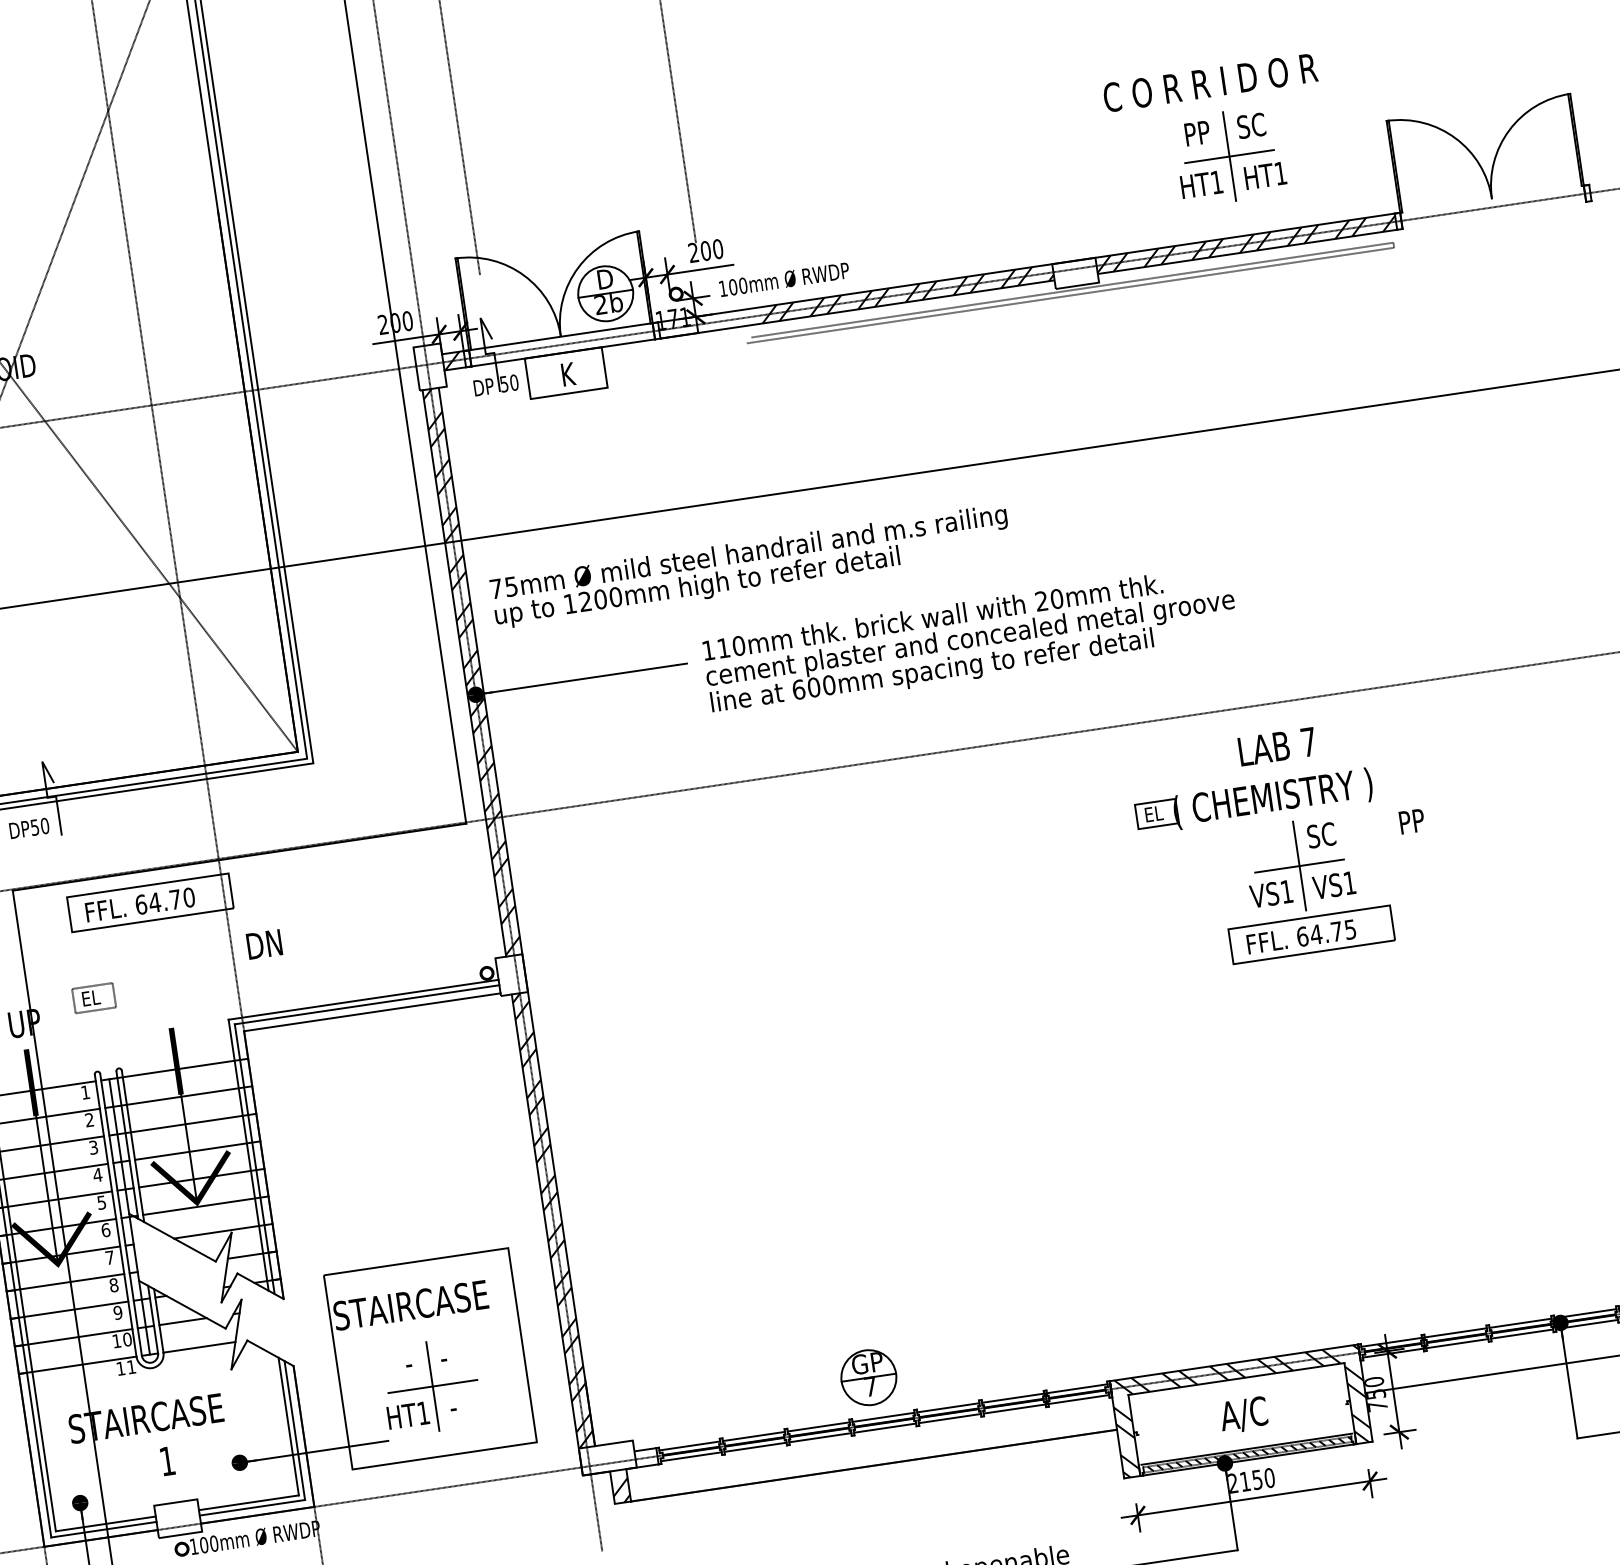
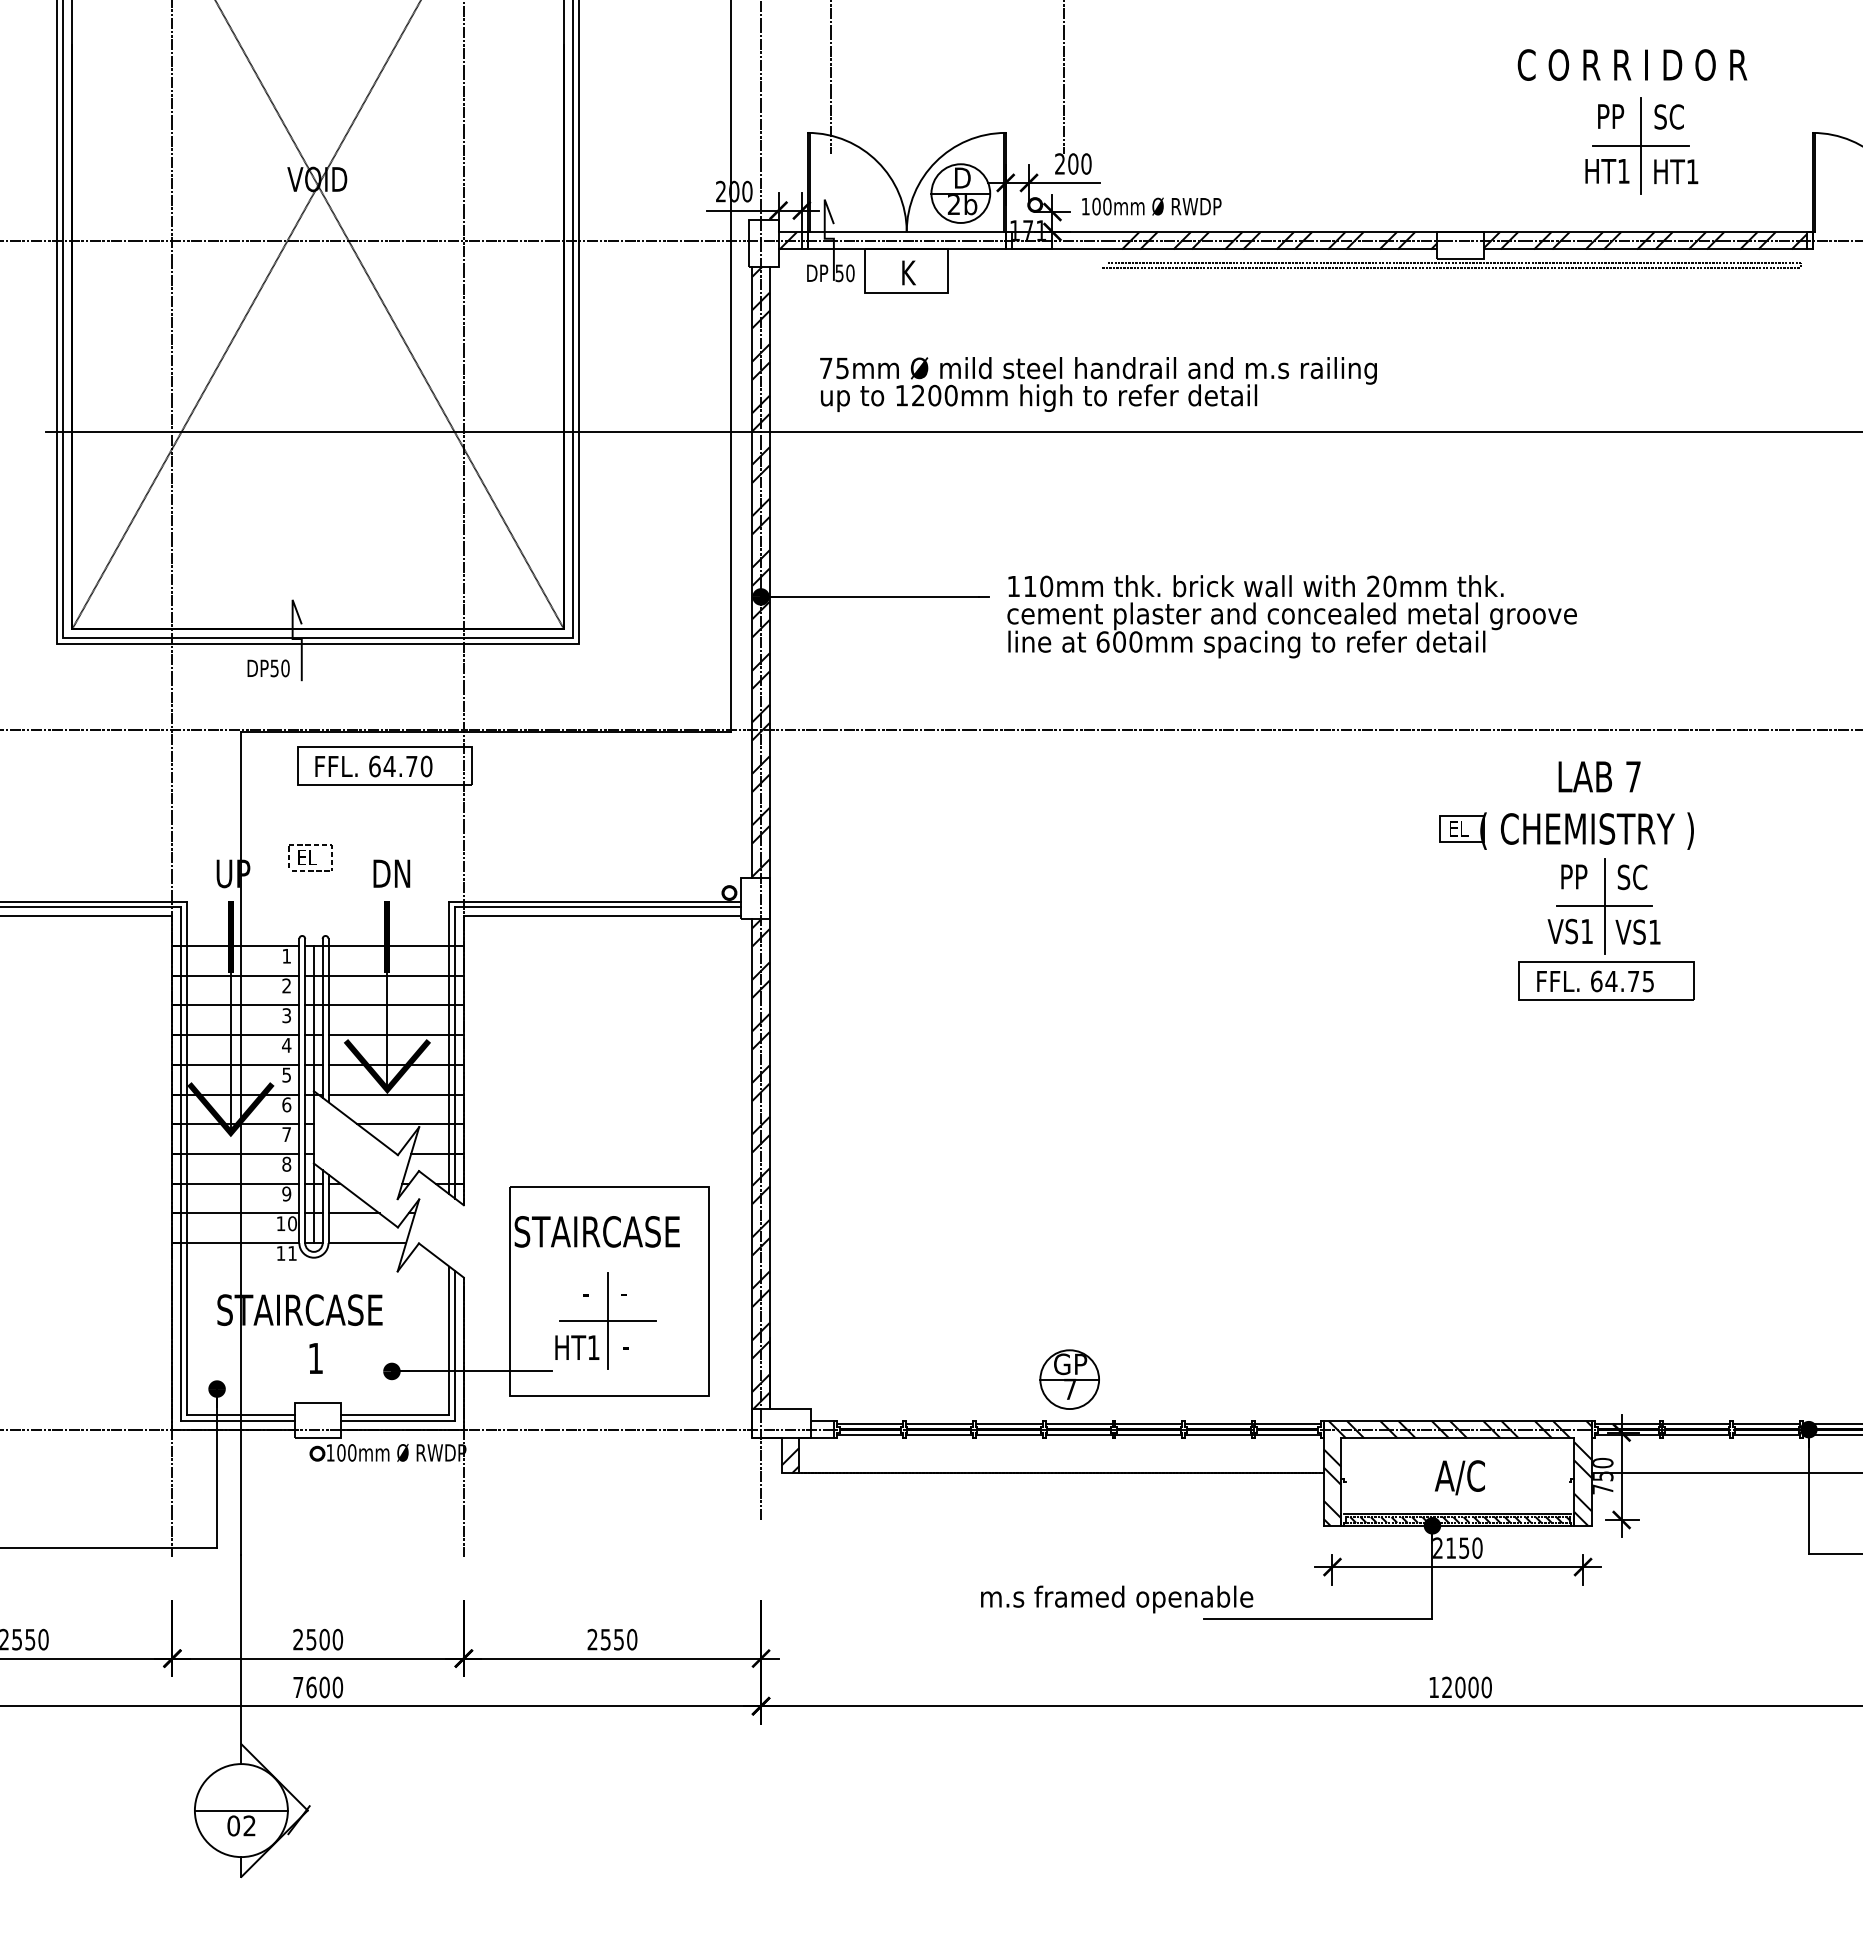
text: (750, 566) -> (1098, 384), moved
text: (1412, 821) -> (1574, 876), moved
text: (264, 944) -> (391, 873), moved

